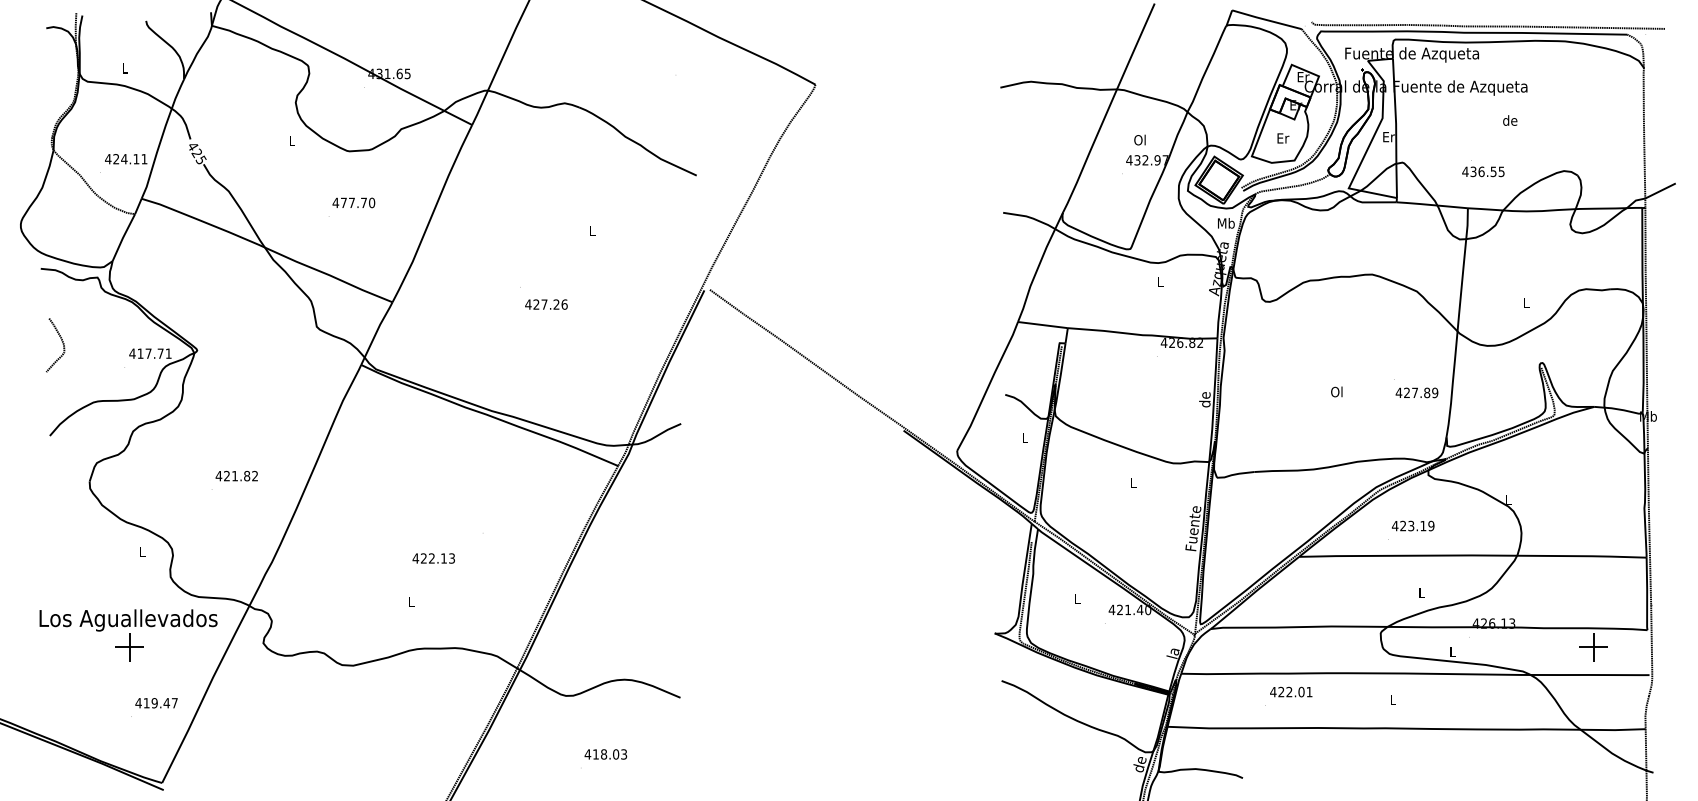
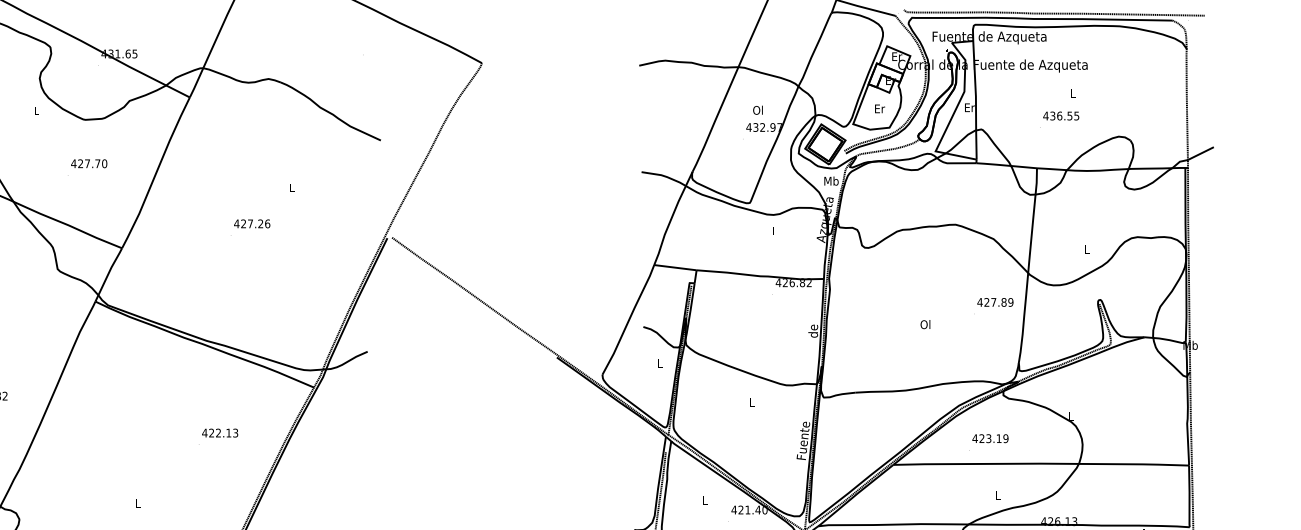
text: (1510, 120) -> (1073, 93), de -> L
text: (1483, 171) -> (1061, 115), moved
text: (343, 202) -> (80, 163), 477.70 -> 427.70
text: (546, 304) -> (252, 223), moved
text: (1416, 392) -> (994, 302), moved
text: (433, 558) -> (219, 433), moved

